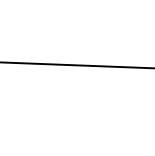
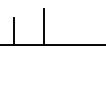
line: (79, 35) -> (43, 27), added
line: (31, 40) -> (14, 31), added

